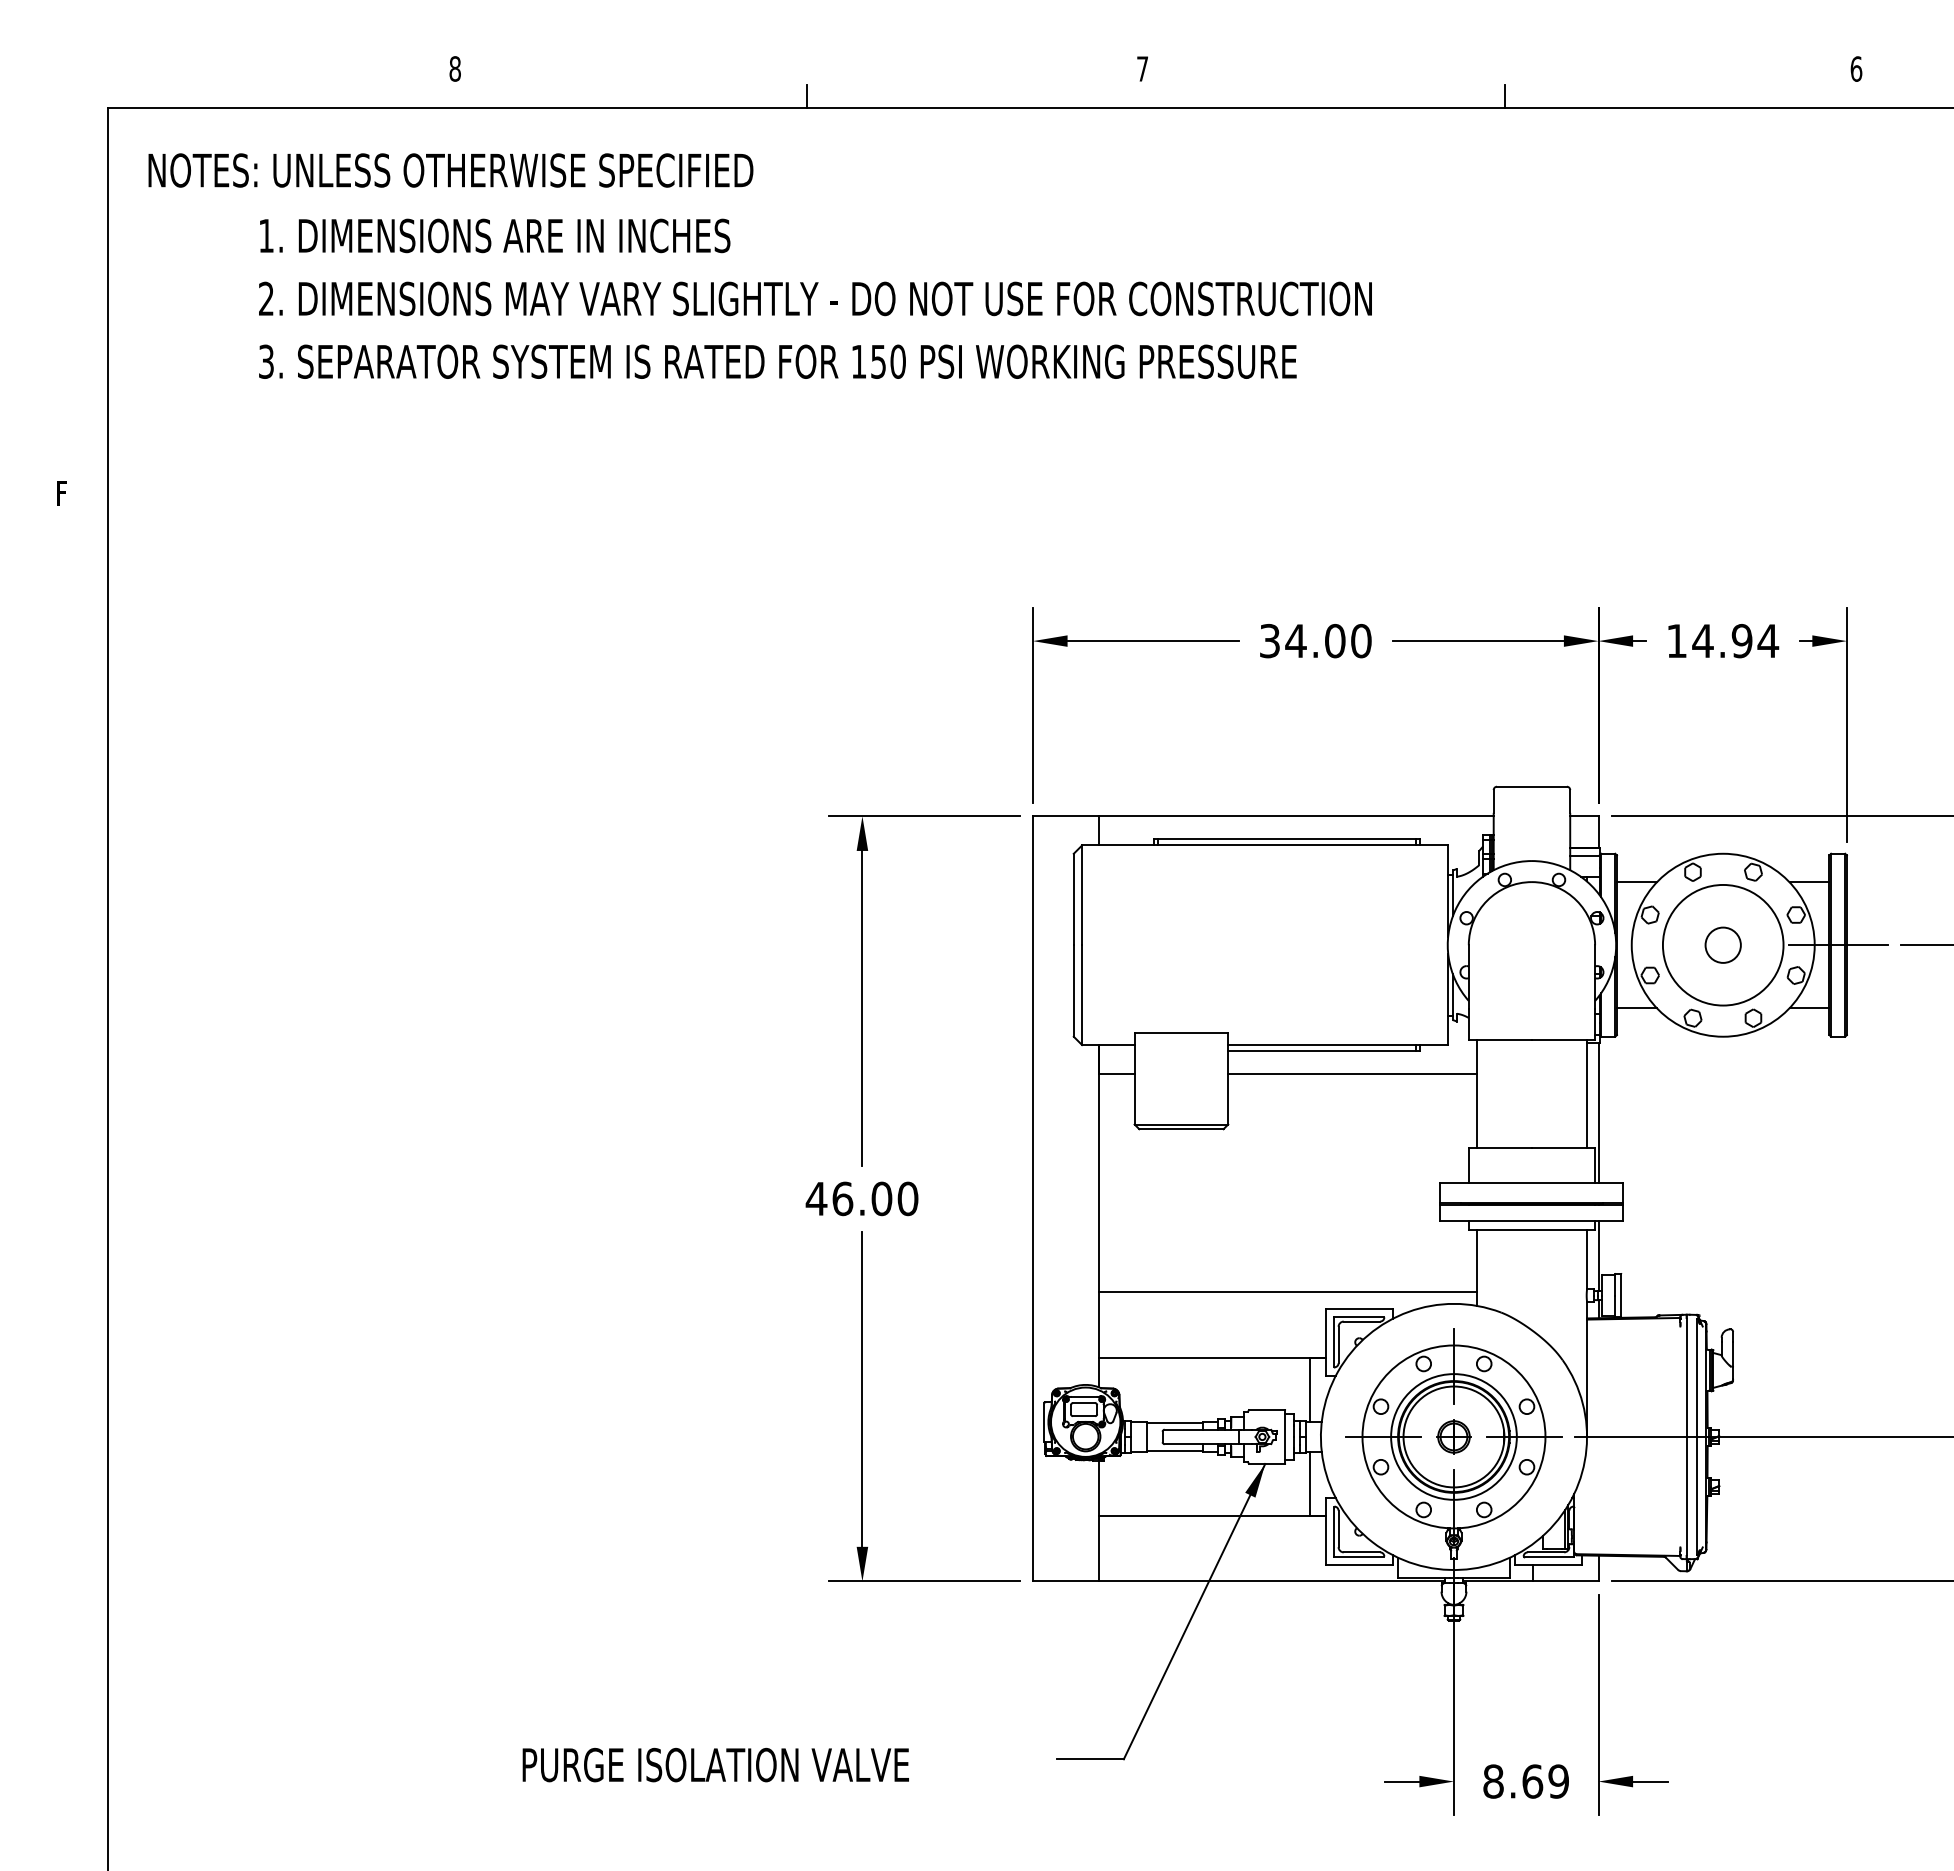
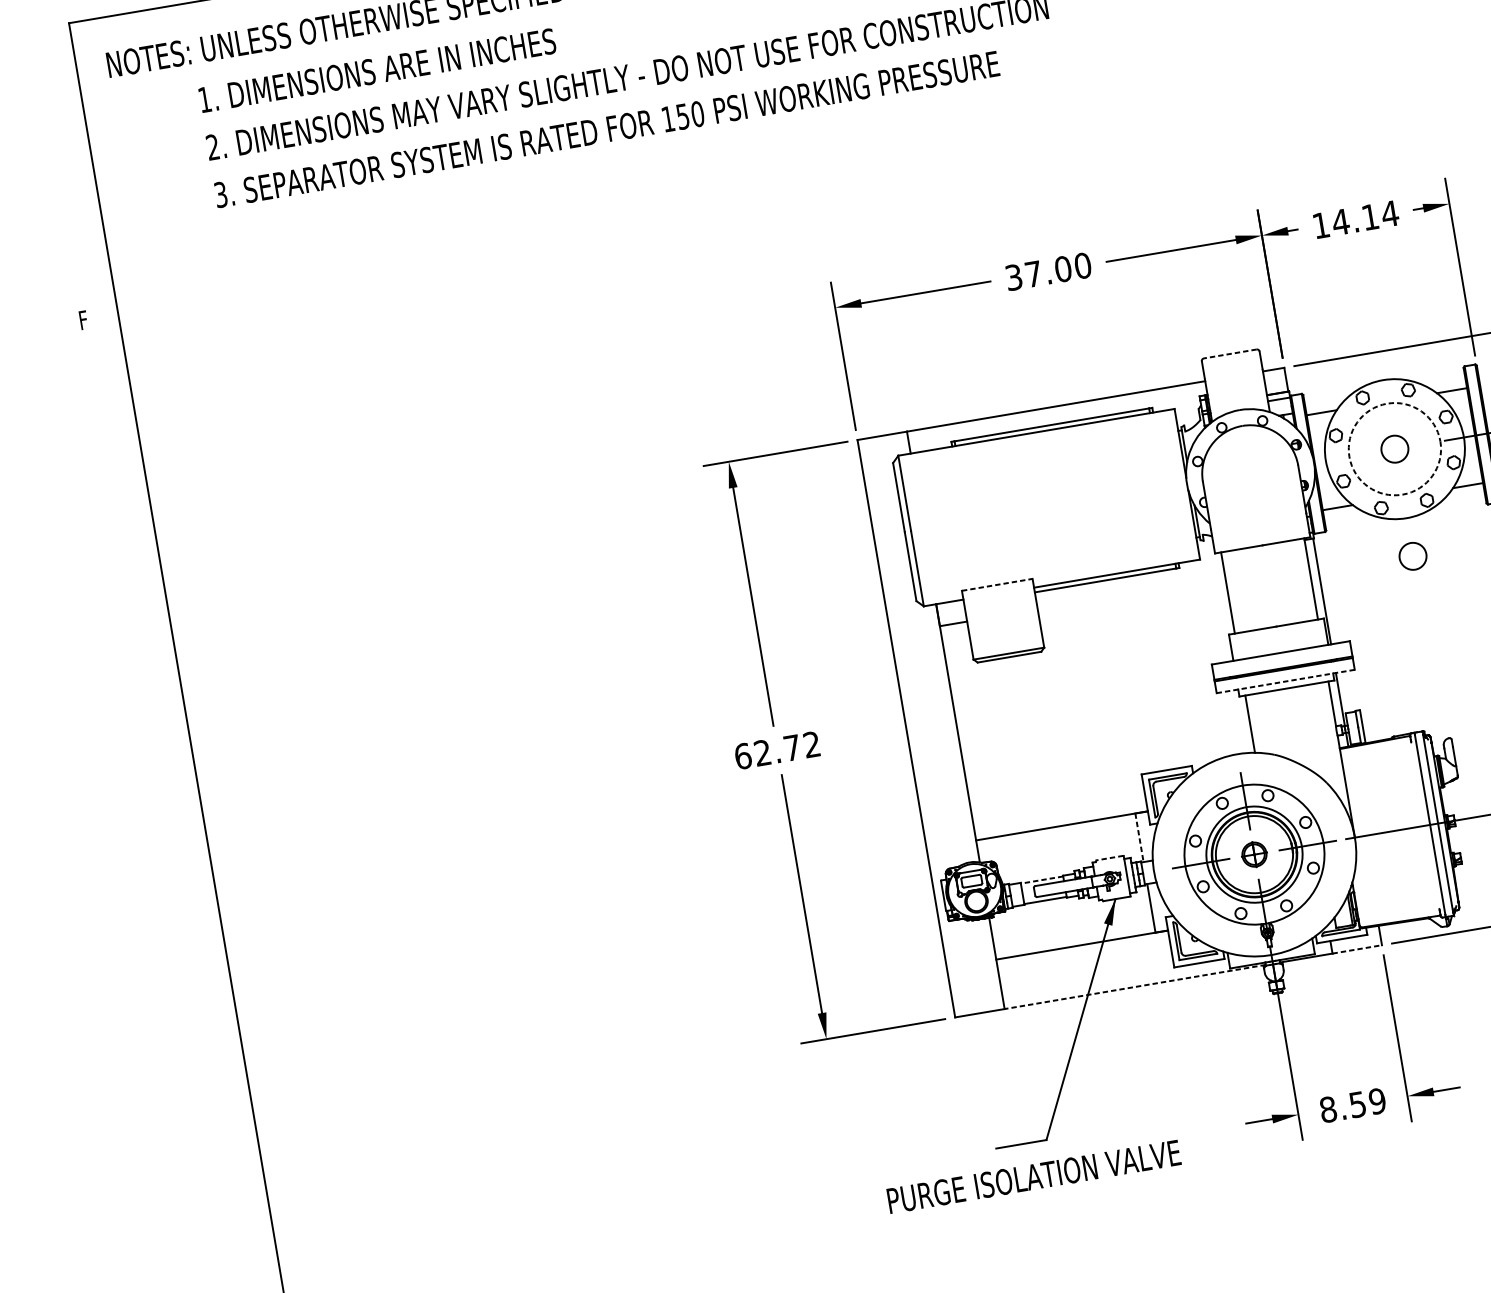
text: (1295, 640) -> (1033, 273), 34.00 -> 37.00
text: (1741, 641) -> (1369, 217), 14.94 -> 14.14
line: (1531, 786) -> (1229, 353), solid -> dashed
circle: (1722, 944) -> (1394, 448), solid -> dashed
line: (1181, 1033) -> (997, 584), solid -> dashed
line: (1352, 1074) -> (1131, 594), removed
circle: (1722, 1086) -> (1412, 555), added
text: (861, 1198) -> (776, 750), 46.00 -> 62.72
line: (1531, 1220) -> (1285, 681), solid -> dashed
line: (1287, 1292) -> (1110, 766), removed
line: (1309, 1390) -> (1139, 838), solid -> dashed
line: (1267, 1409) -> (1110, 857), solid -> dashed
line: (1174, 1423) -> (1041, 880), solid -> dashed
line: (1271, 1581) -> (1135, 987), solid -> dashed
line: (1565, 1581) -> (1357, 949), solid -> dashed
text: (715, 1764) -> (1033, 1176), moved
text: (1532, 1781) -> (1357, 1104), 8.69 -> 8.59

